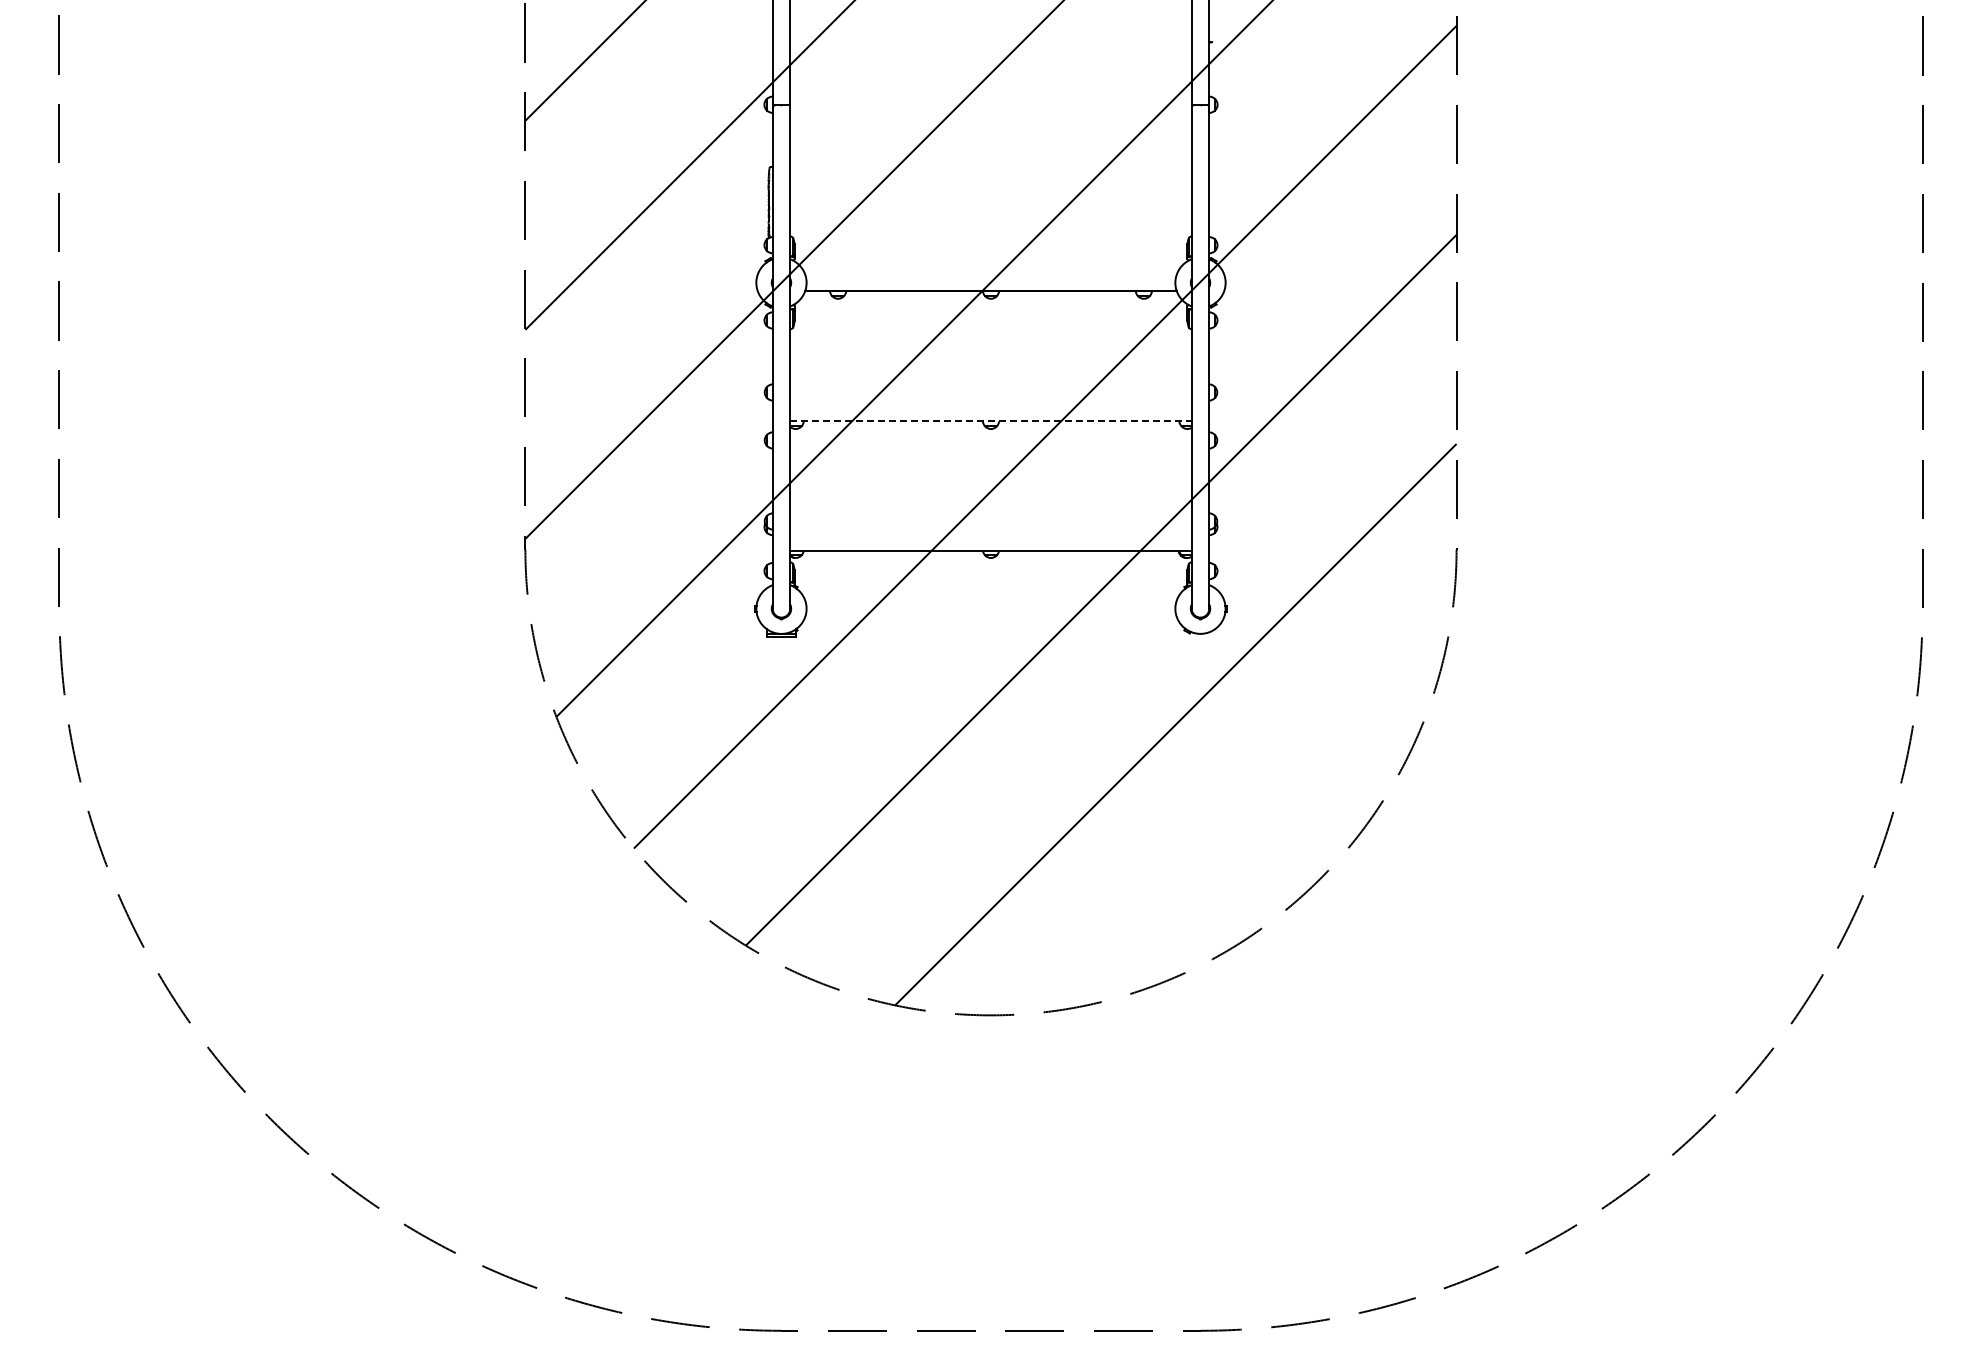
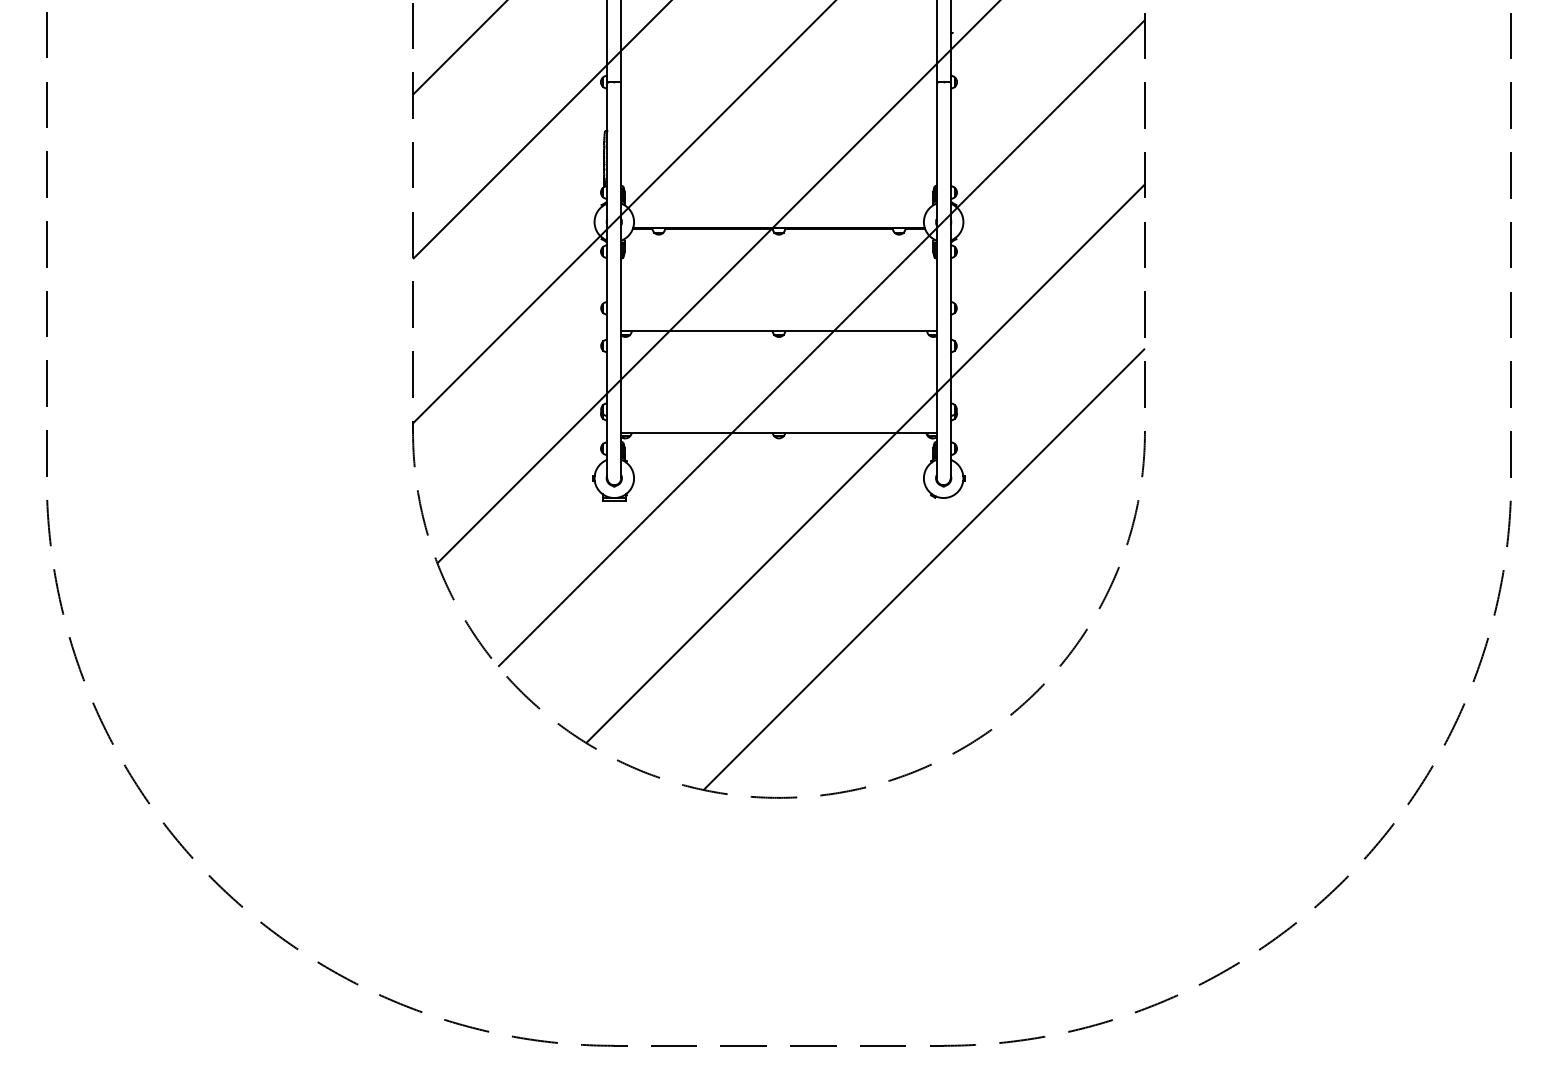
line: (991, 421) -> (779, 331), dashed -> solid

